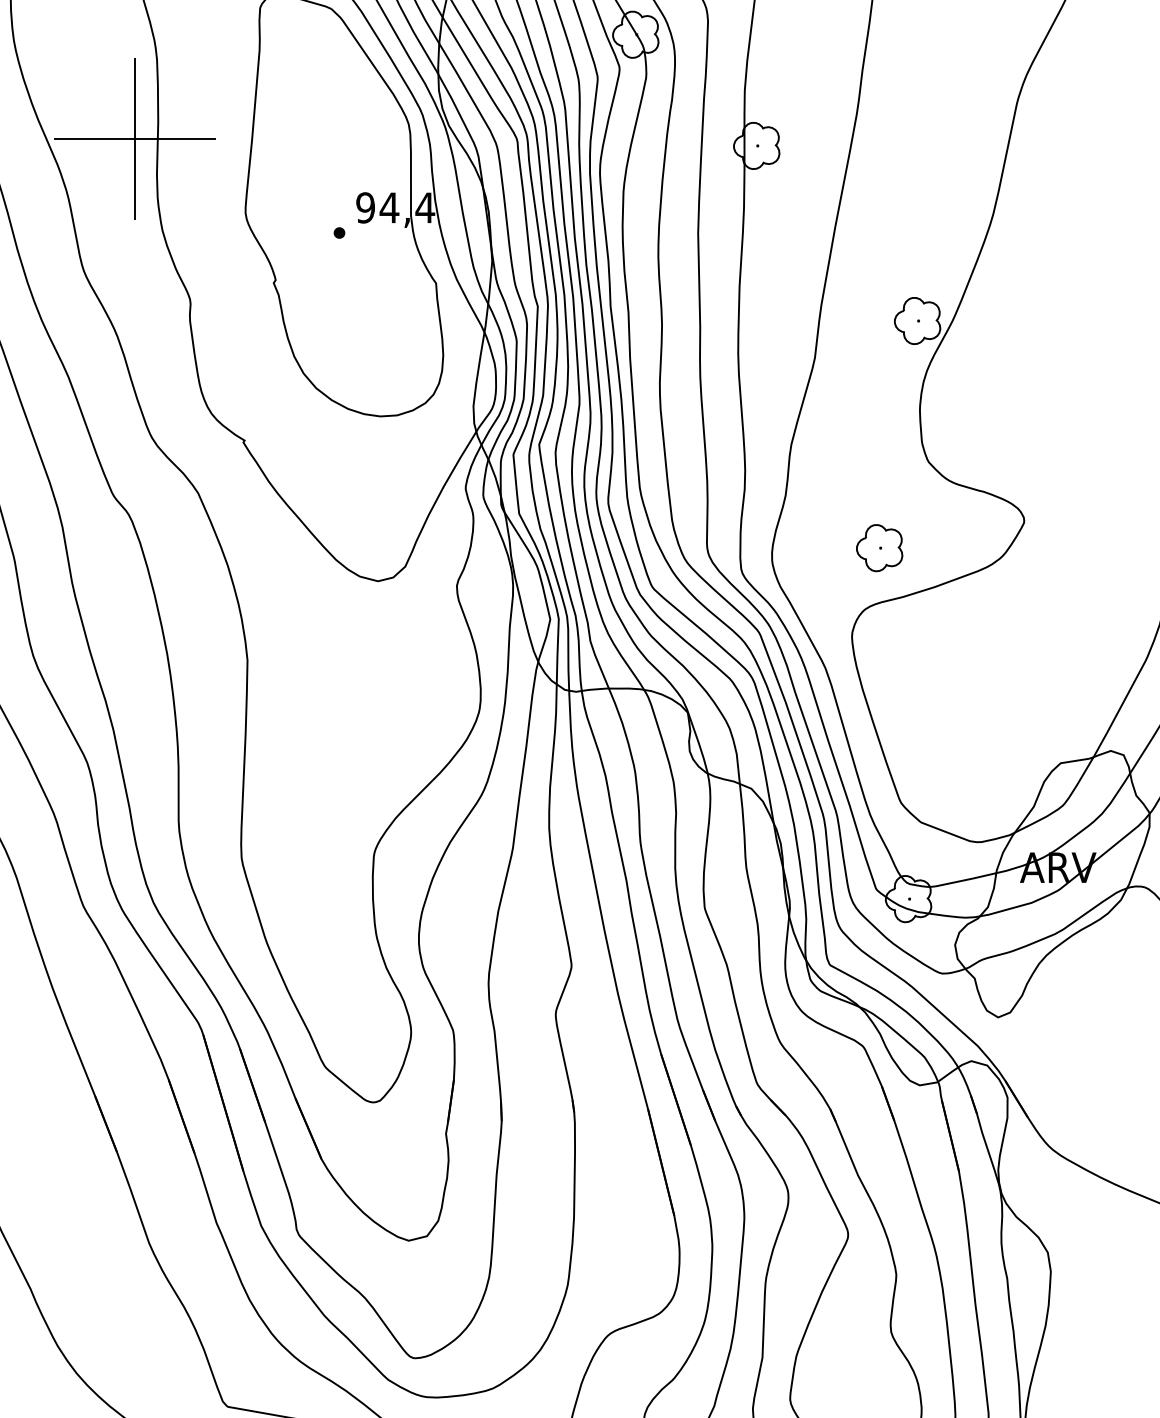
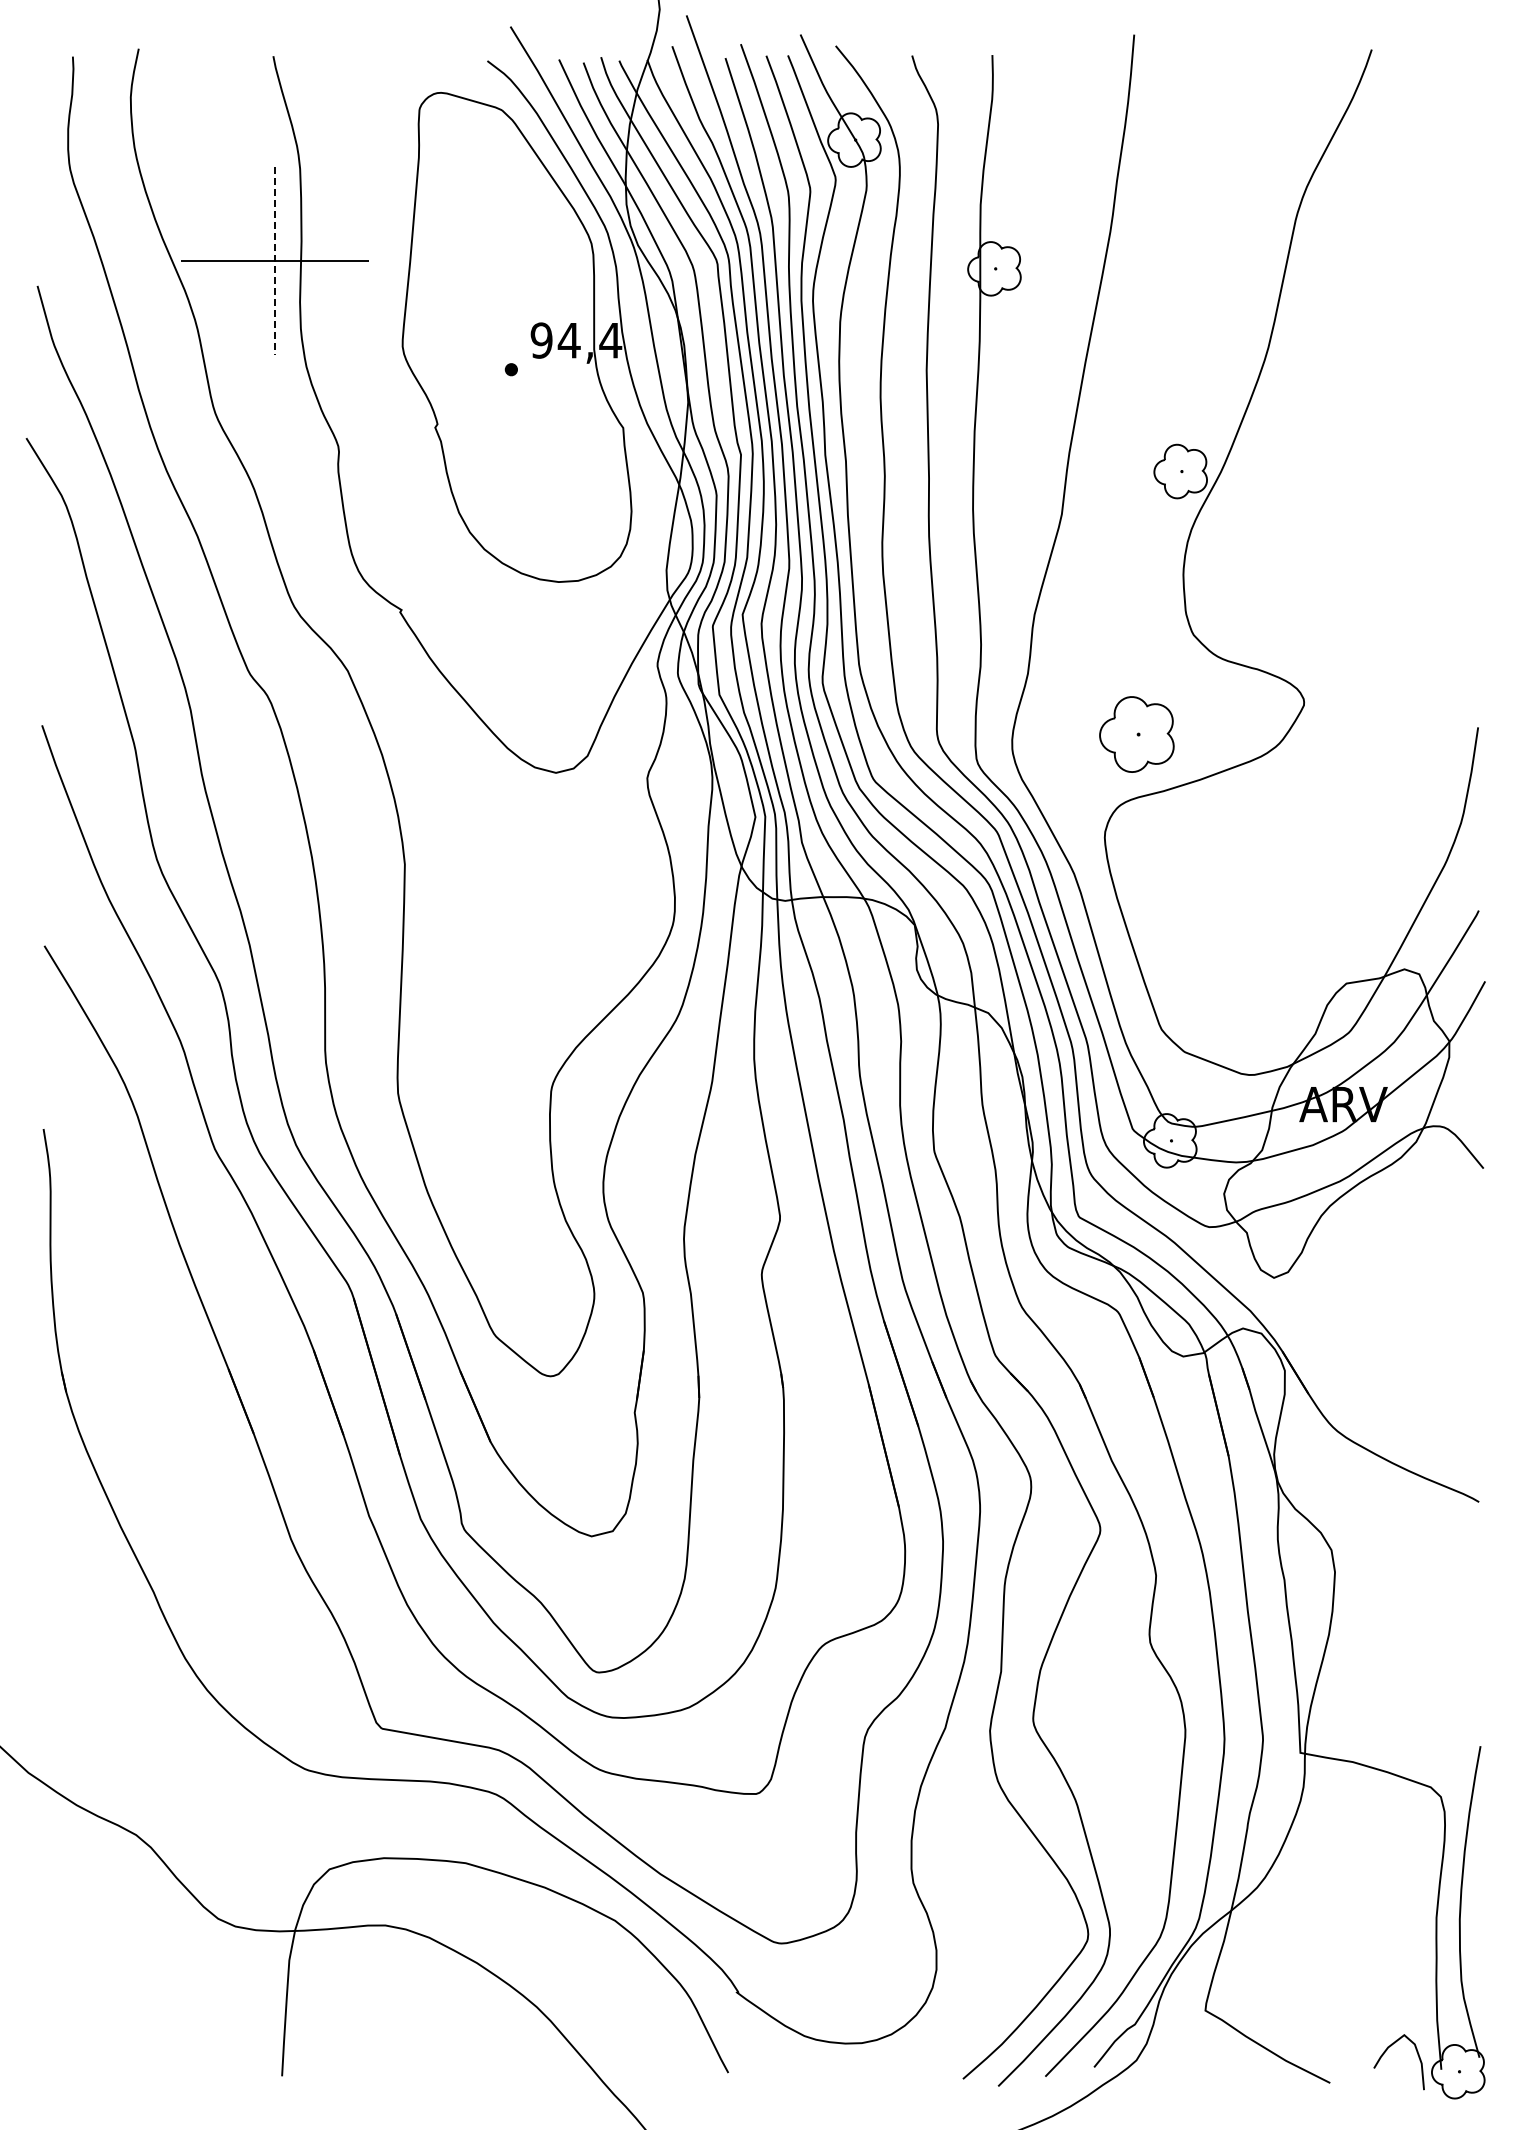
line: (134, 139) -> (274, 261), solid -> dashed
part: (879, 548) -> (1136, 734), size x1.4

